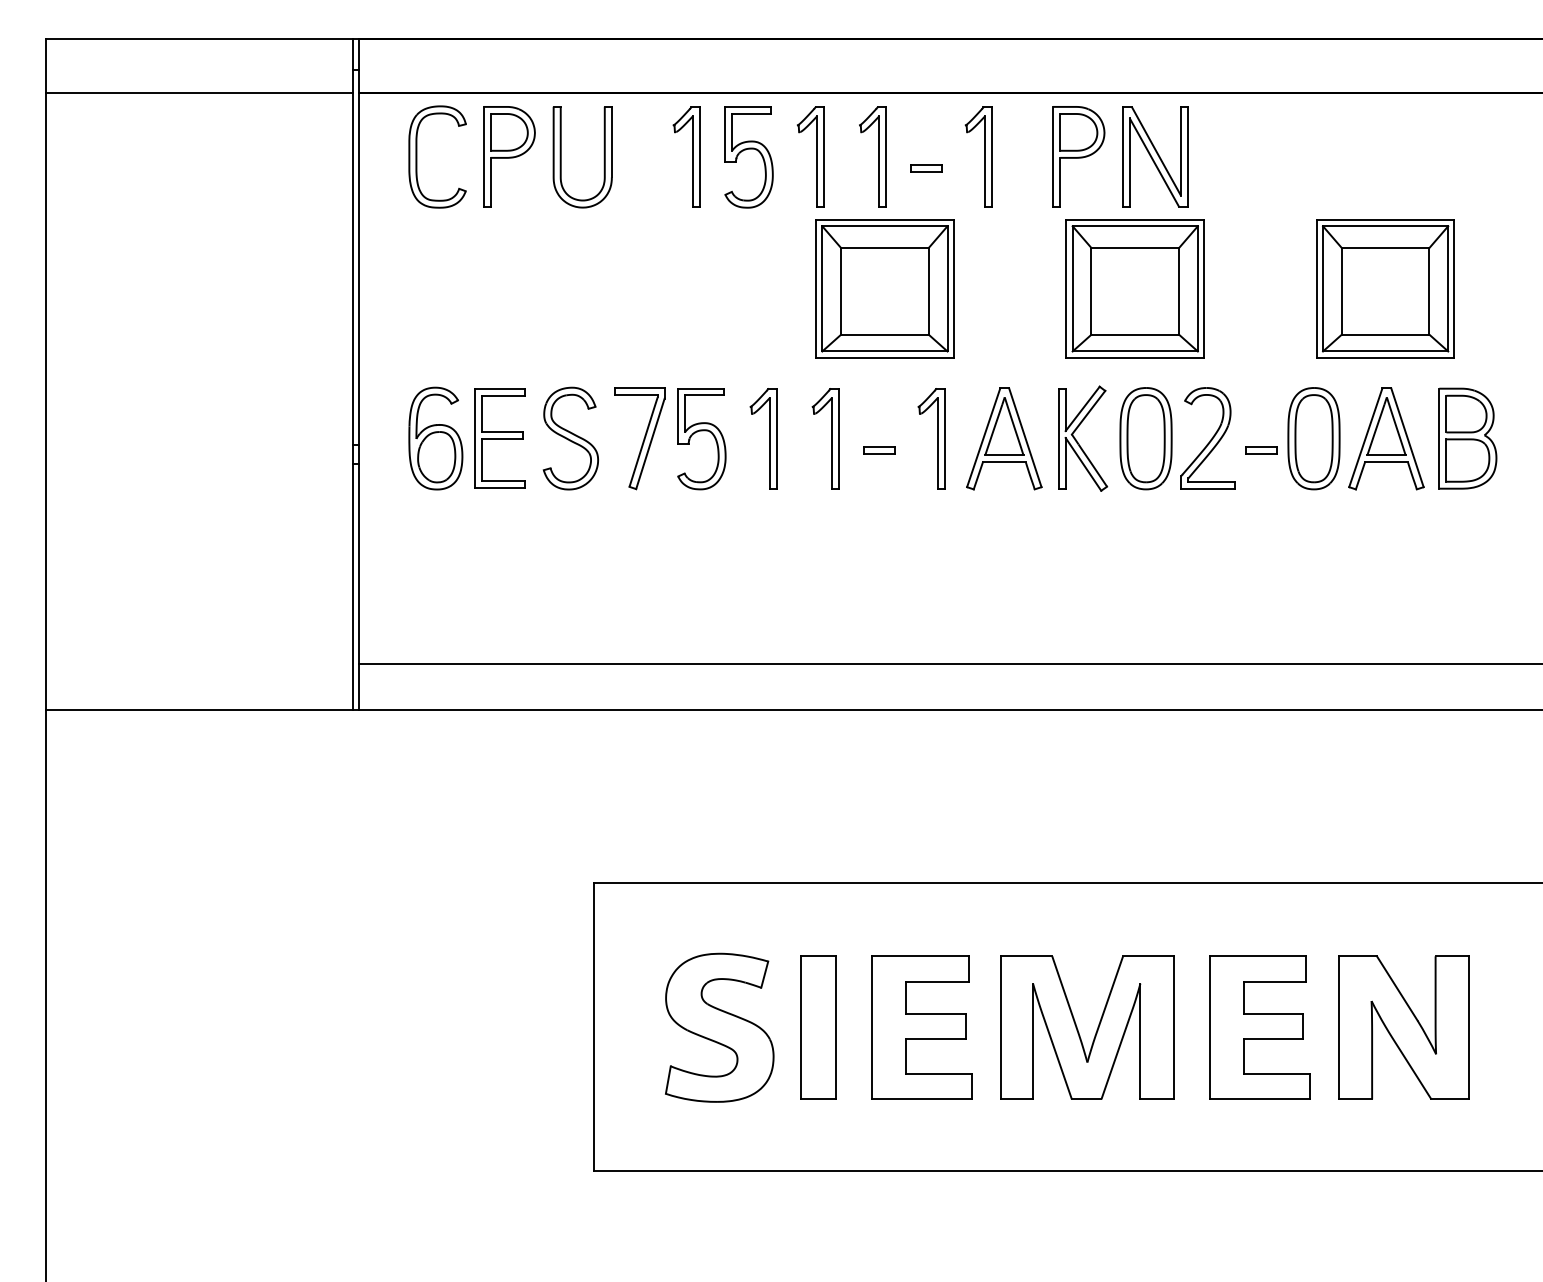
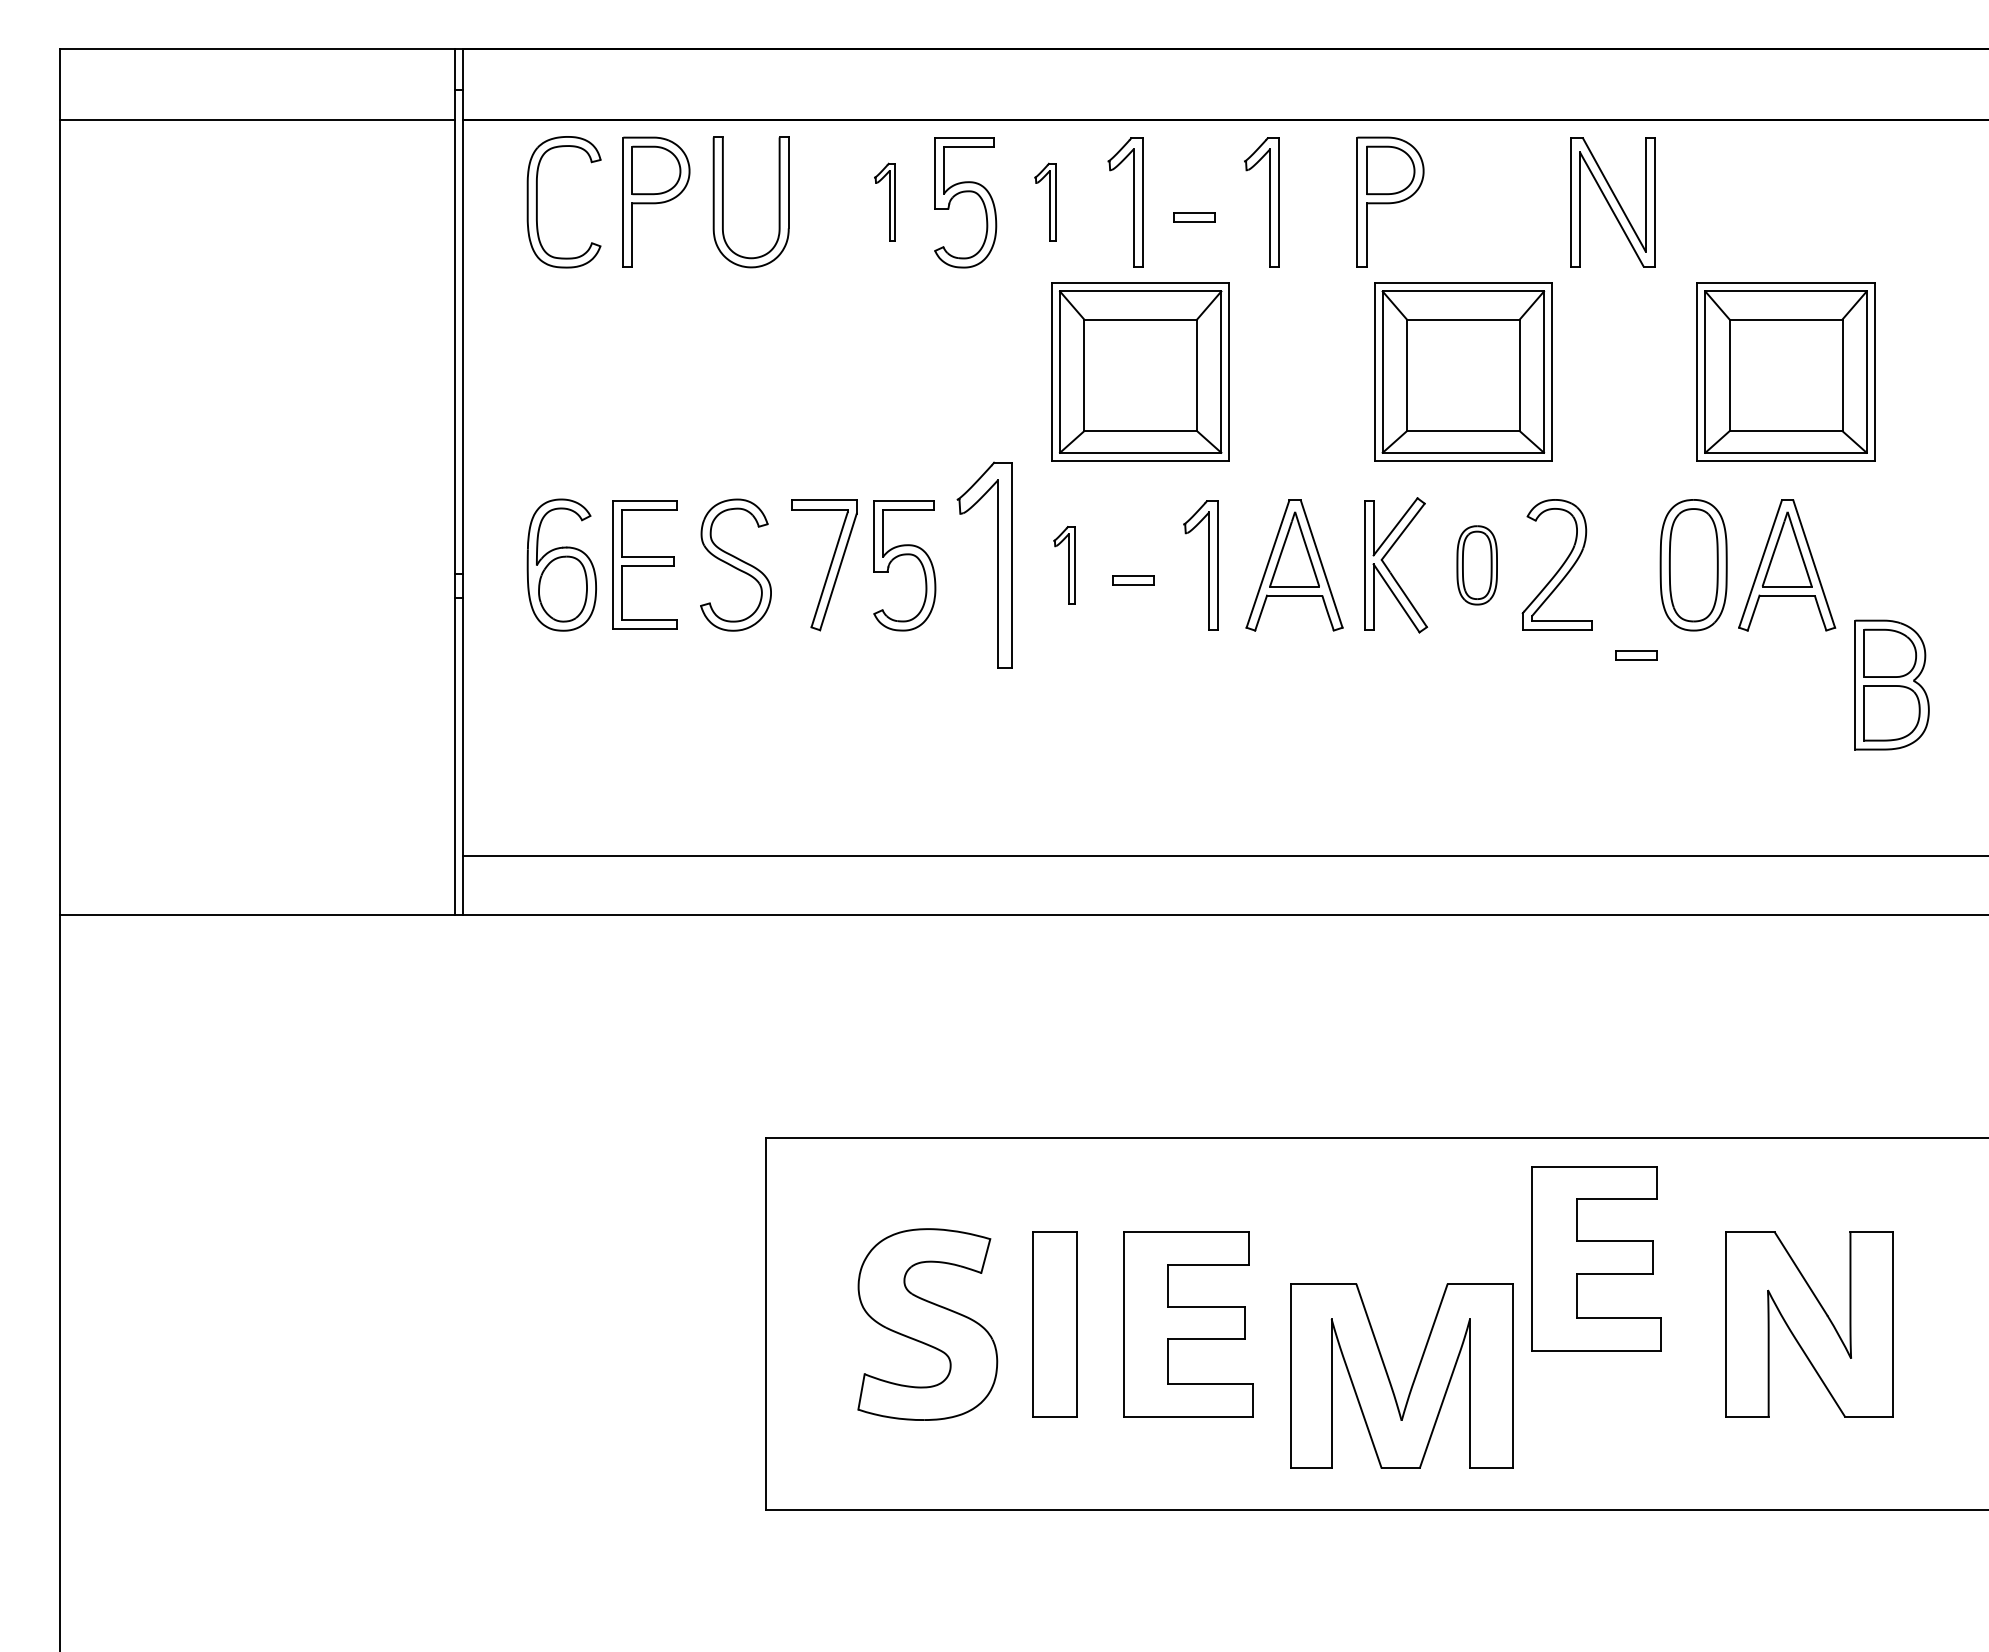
part: (686, 156) -> (884, 201), size x0.6
part: (810, 156) -> (1044, 201), size x0.6
part: (1155, 156) -> (1613, 201), moved
part: (763, 438) -> (984, 564), size x1.6
part: (825, 438) -> (1064, 564), size x0.6
part: (1145, 438) -> (1476, 564), size x0.6
part: (1467, 438) -> (1891, 684), moved
part: (1261, 450) -> (1636, 655), moved
part: (1259, 1027) -> (1596, 1258), moved
part: (1078, 1029) -> (1390, 1378), moved

